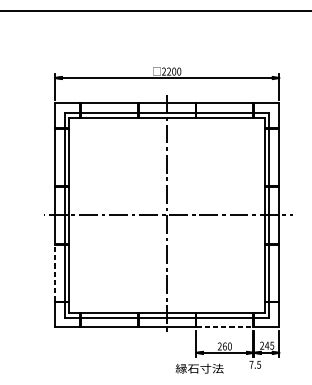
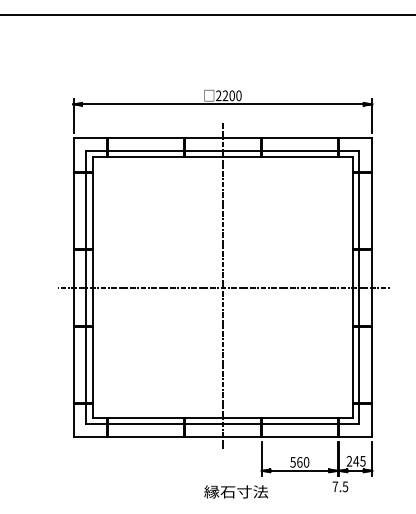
line: (55, 273) -> (73, 364), dashed -> solid
line: (225, 327) -> (300, 436), dashed -> solid
text: (219, 346) -> (292, 462), 260 -> 560
text: (199, 368) -> (236, 491), moved

